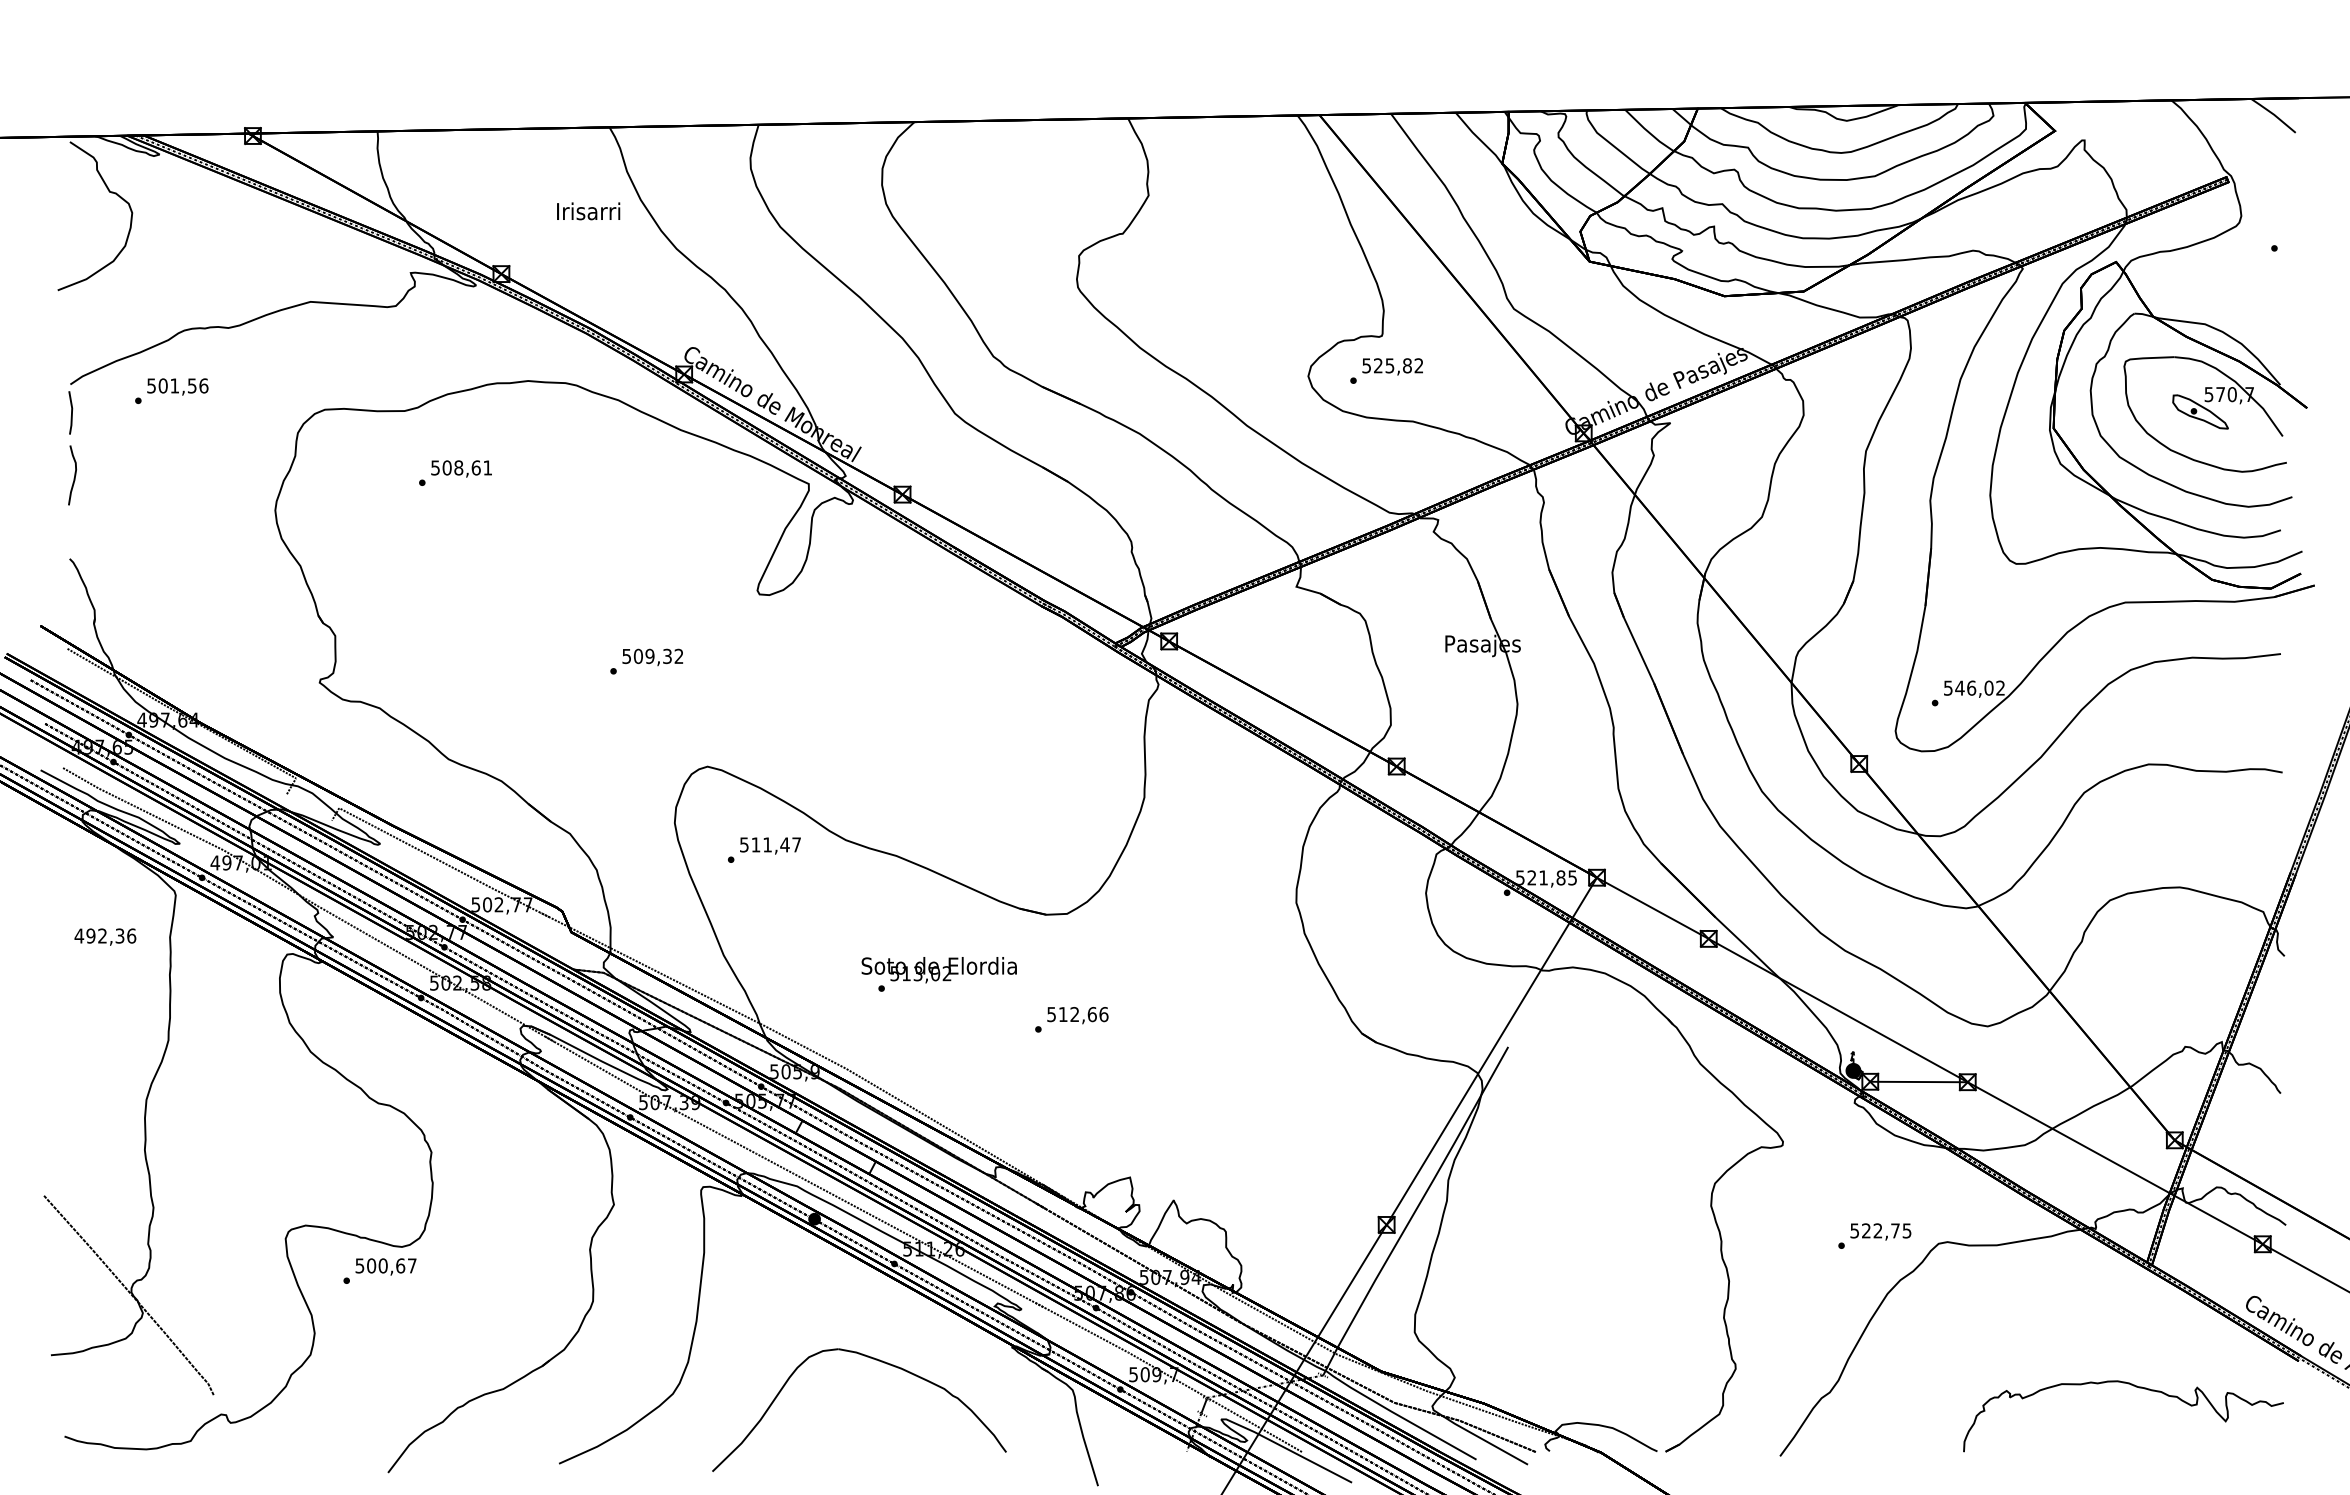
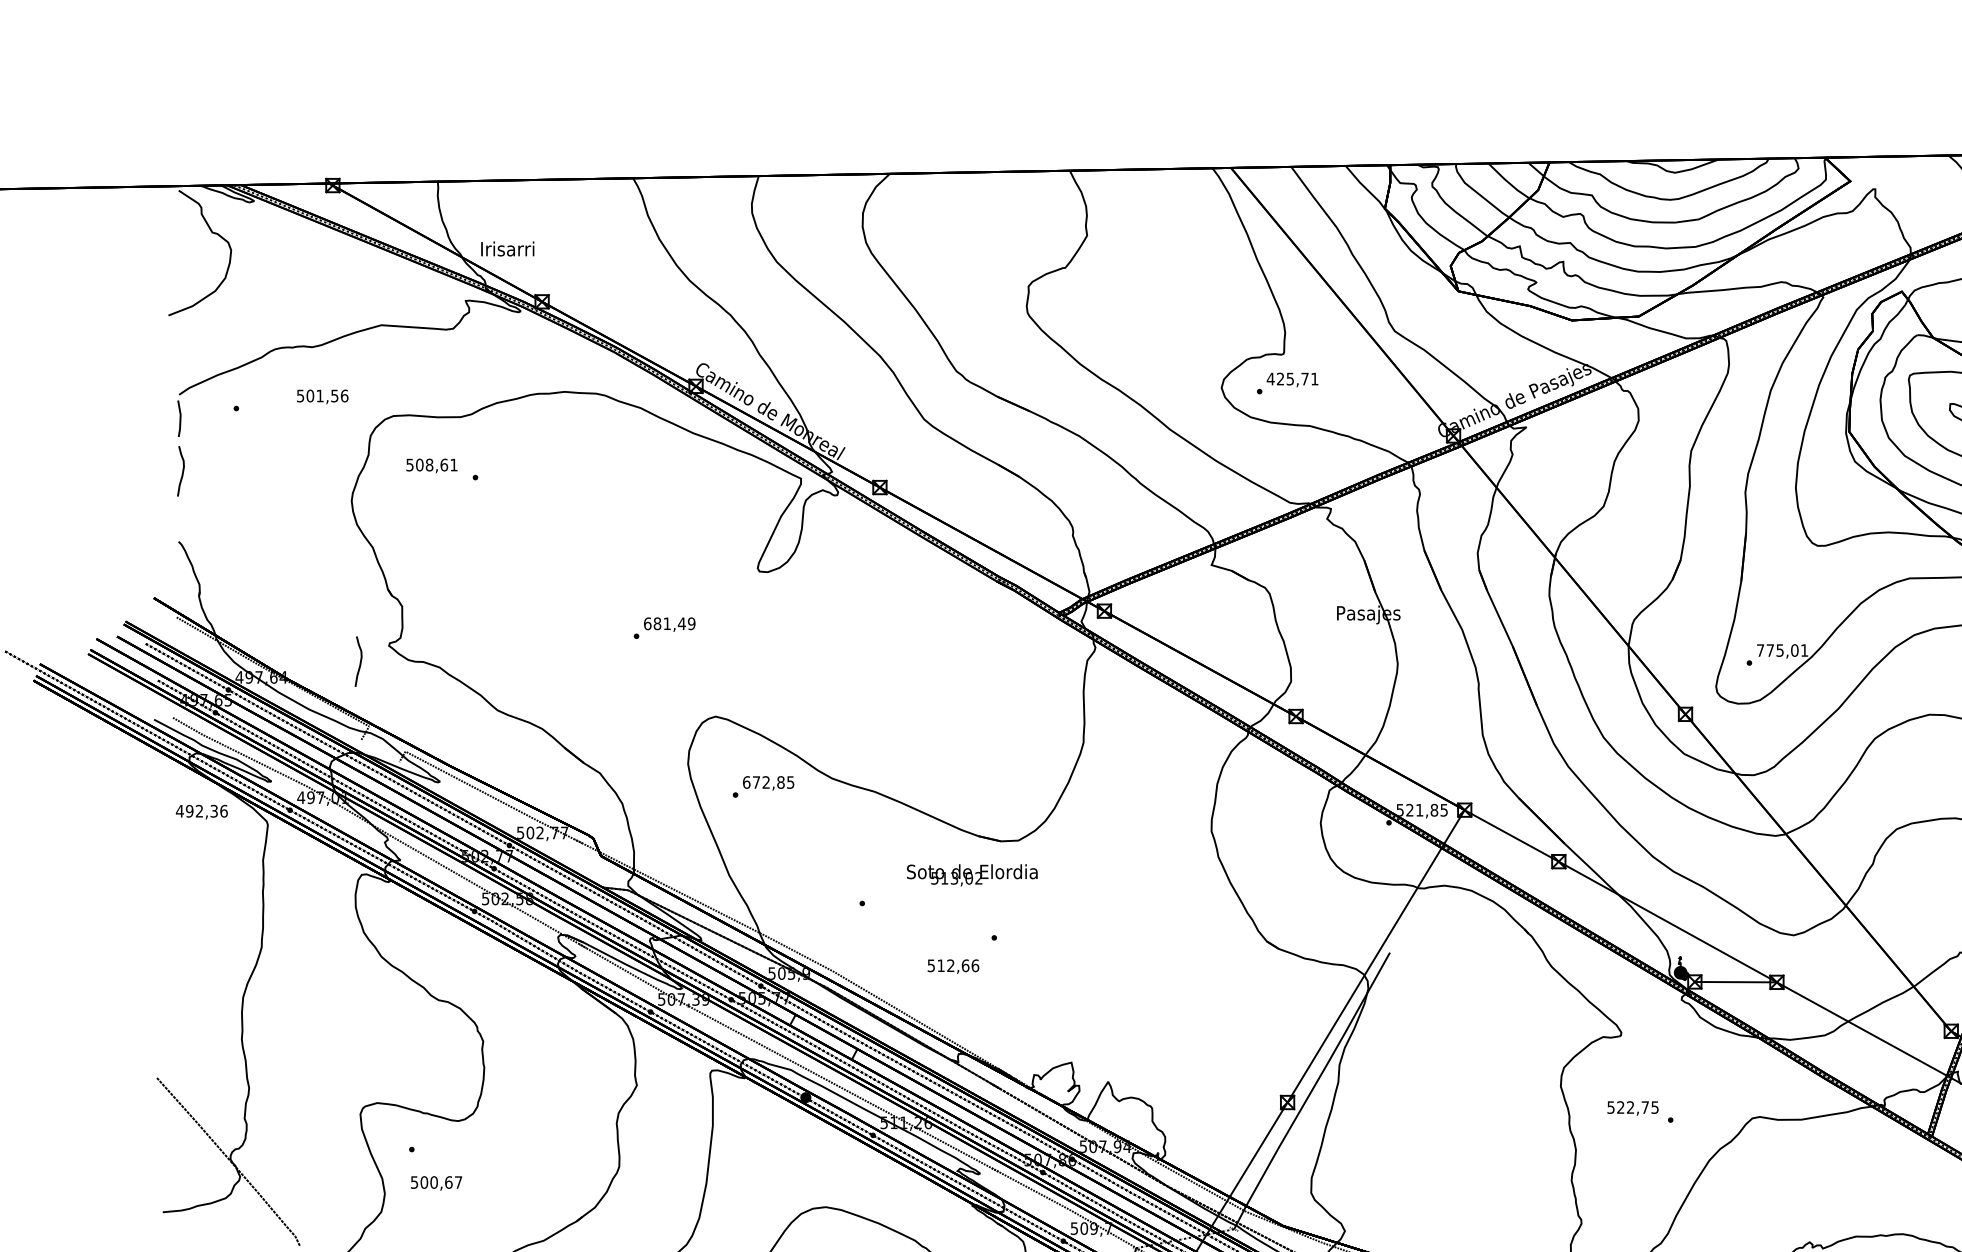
text: (588, 211) -> (507, 249), moved
text: (1392, 365) -> (1292, 378), 525,82 -> 425,71
text: (177, 386) -> (322, 396), moved
text: (461, 468) -> (431, 465), moved
text: (652, 656) -> (669, 623), 509,32 -> 681,49
text: (1974, 687) -> (1782, 649), 546,02 -> 775,01
curve: (285, 701) -> (360, 661), added
text: (770, 844) -> (768, 782), 511,47 -> 672,85
text: (105, 936) -> (201, 811), moved
text: (938, 970) -> (971, 875), moved
text: (1077, 1015) -> (953, 966), moved
text: (1880, 1231) -> (1632, 1108), moved
text: (385, 1266) -> (436, 1183), moved

